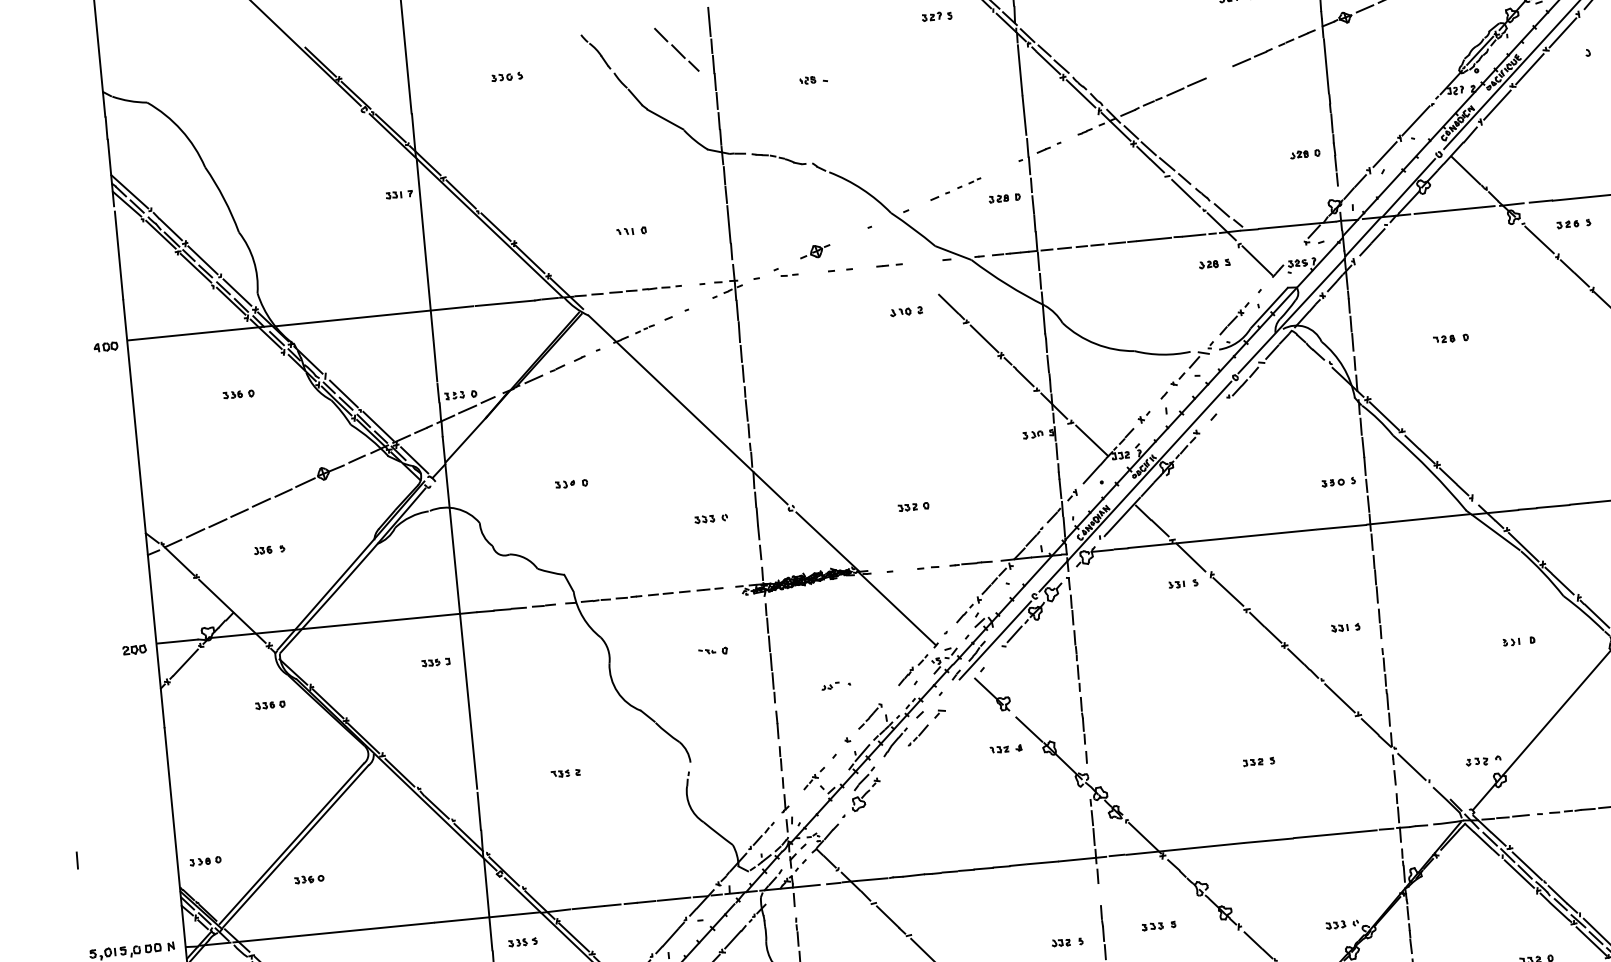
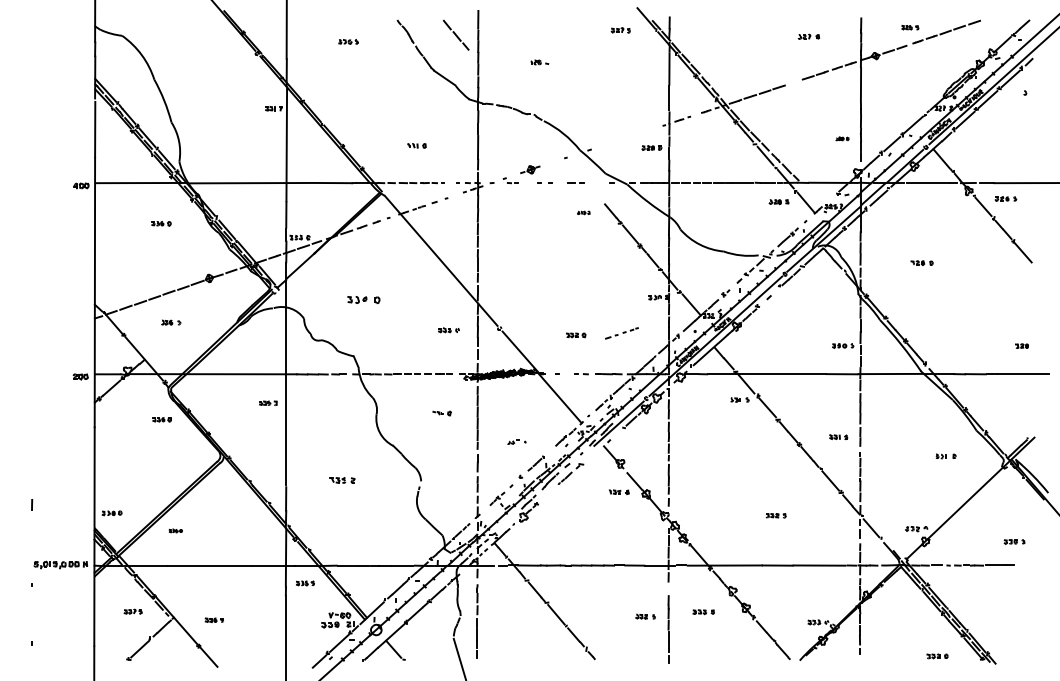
part: (1305, 153) -> (842, 138), size x0.7
part: (955, 189) -> (621, 333), moved
part: (906, 311) -> (583, 212), size x0.6
part: (570, 483) -> (363, 299), size x1.6
part: (565, 773) -> (342, 480), size x1.4
part: (308, 878) -> (175, 530), size x0.7

